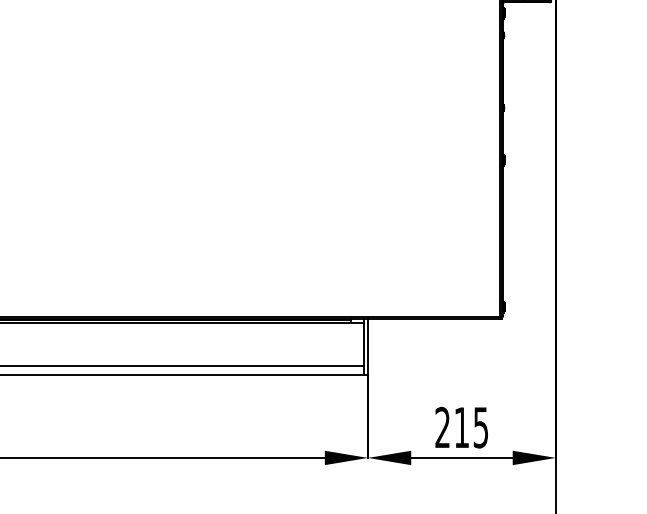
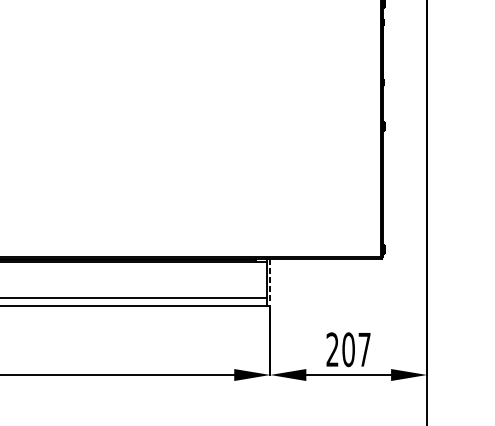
line: (368, 347) -> (270, 282), solid -> dashed
text: (471, 427) -> (356, 349), 215 -> 207

